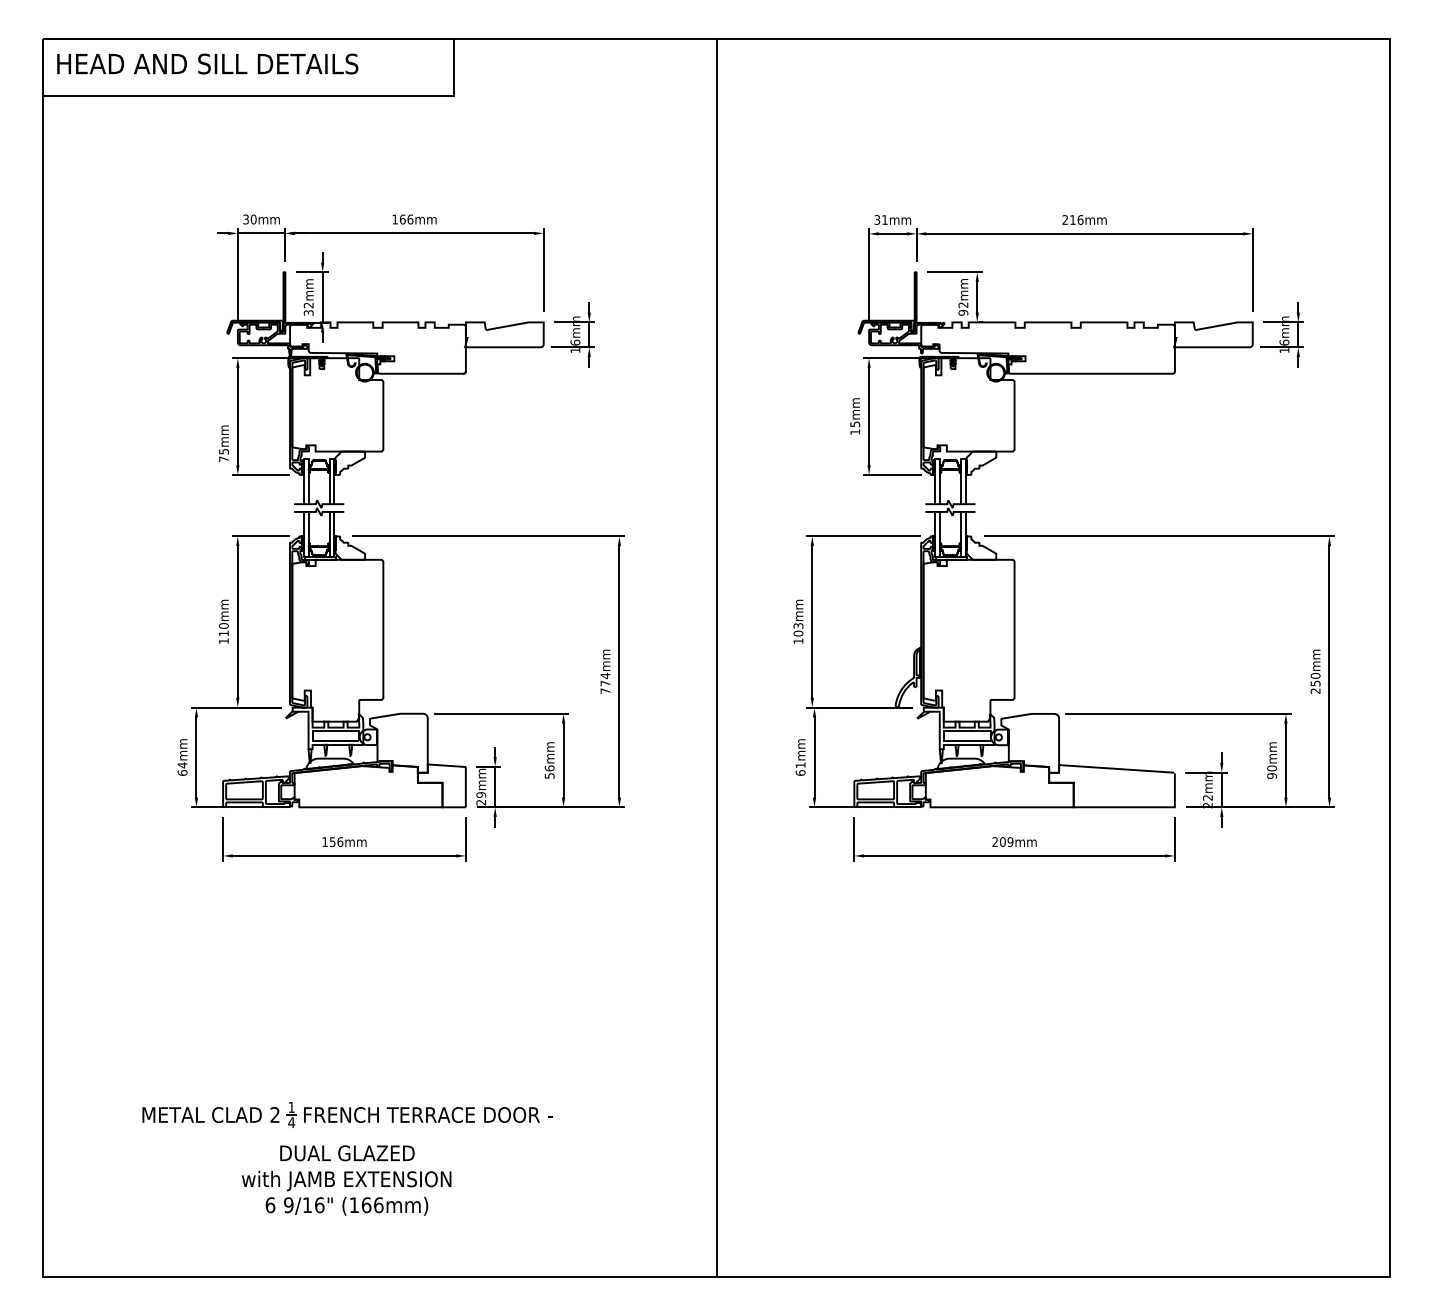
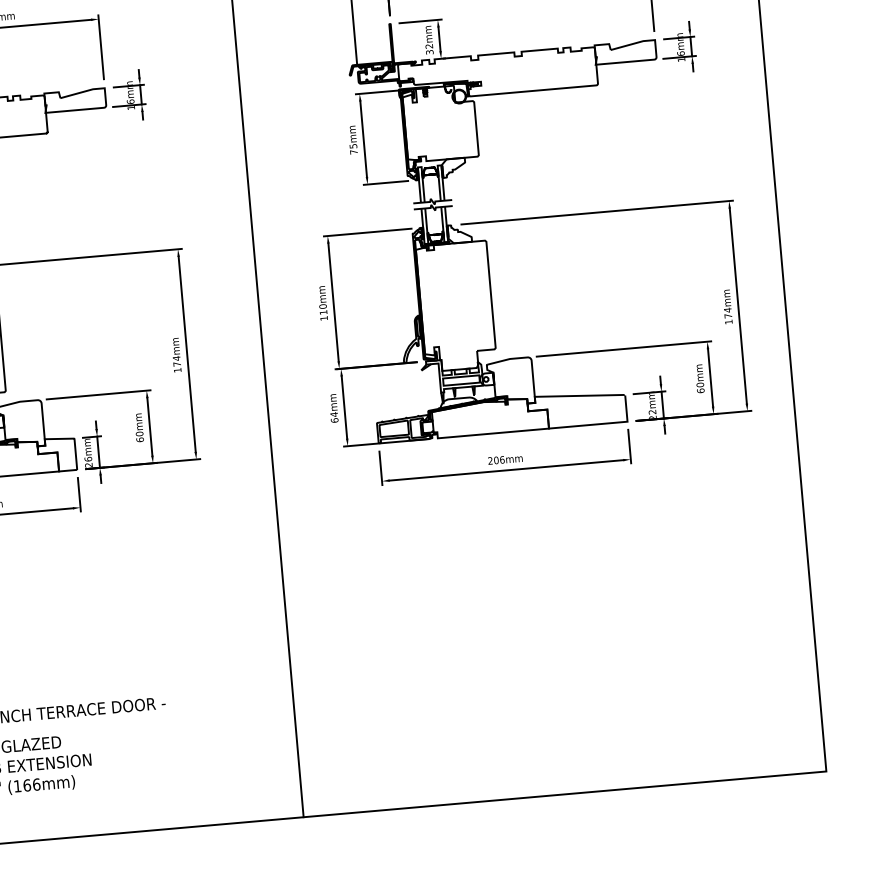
text: (962, 312) -> (429, 52), 92mm -> 32mm
text: (855, 431) -> (354, 151), 15mm -> 75mm
text: (798, 629) -> (323, 309), 103mm -> 110mm
text: (1315, 683) -> (728, 316), 250mm -> 174mm
text: (605, 690) -> (177, 369), 774mm -> 174mm
text: (800, 765) -> (334, 414), 61mm -> 64mm
text: (549, 771) -> (139, 436), 56mm -> 60mm
text: (1271, 776) -> (700, 391), 90mm -> 60mm
text: (481, 794) -> (88, 458), 29mm -> 26mm
text: (1010, 842) -> (502, 460), 209mm -> 206mm

